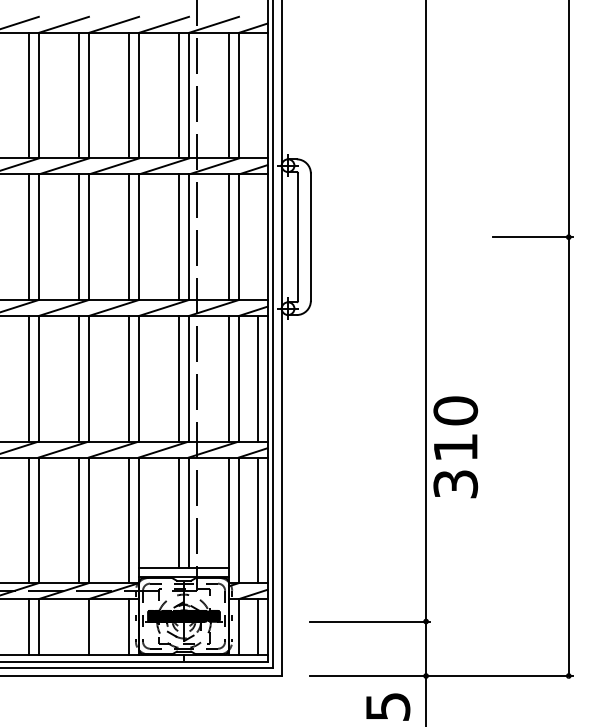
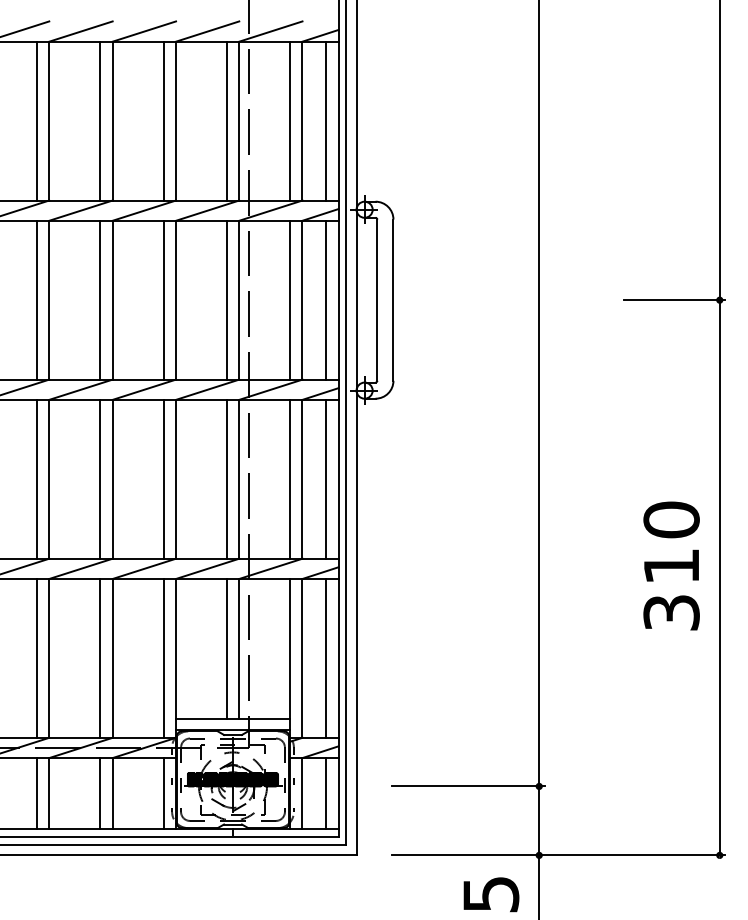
line: (257, 95) -> (325, 120), added
line: (257, 236) -> (325, 299), added
text: (455, 447) -> (671, 566), moved
line: (79, 627) -> (100, 794), added

